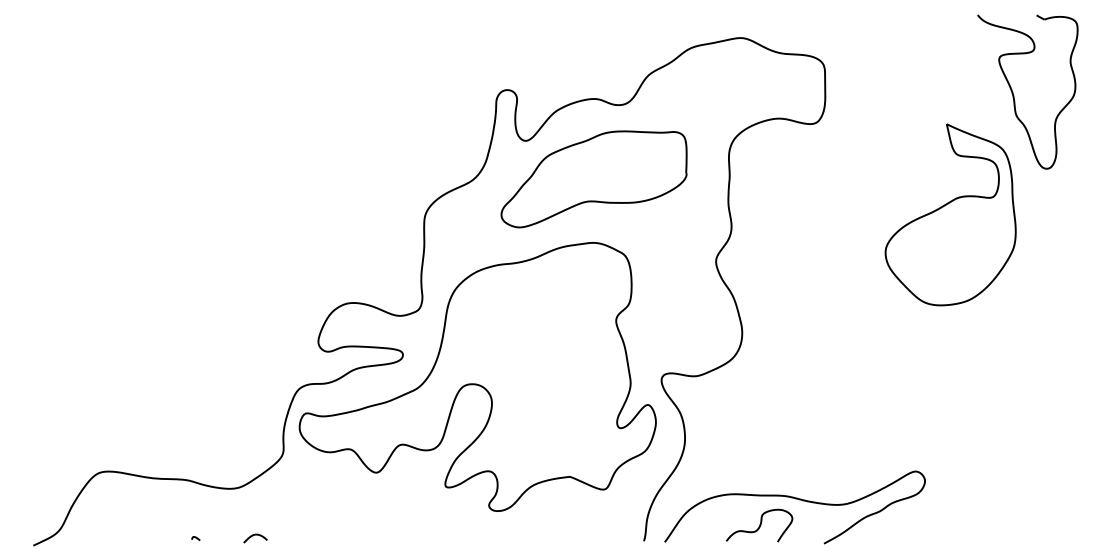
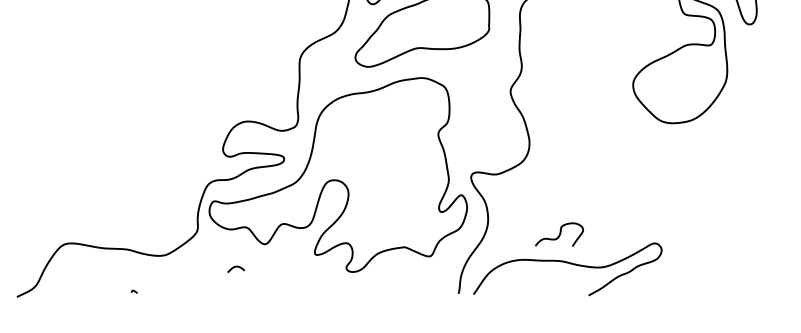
curve: (759, 525) -> (559, 234), moved
curve: (253, 536) -> (234, 267), moved

